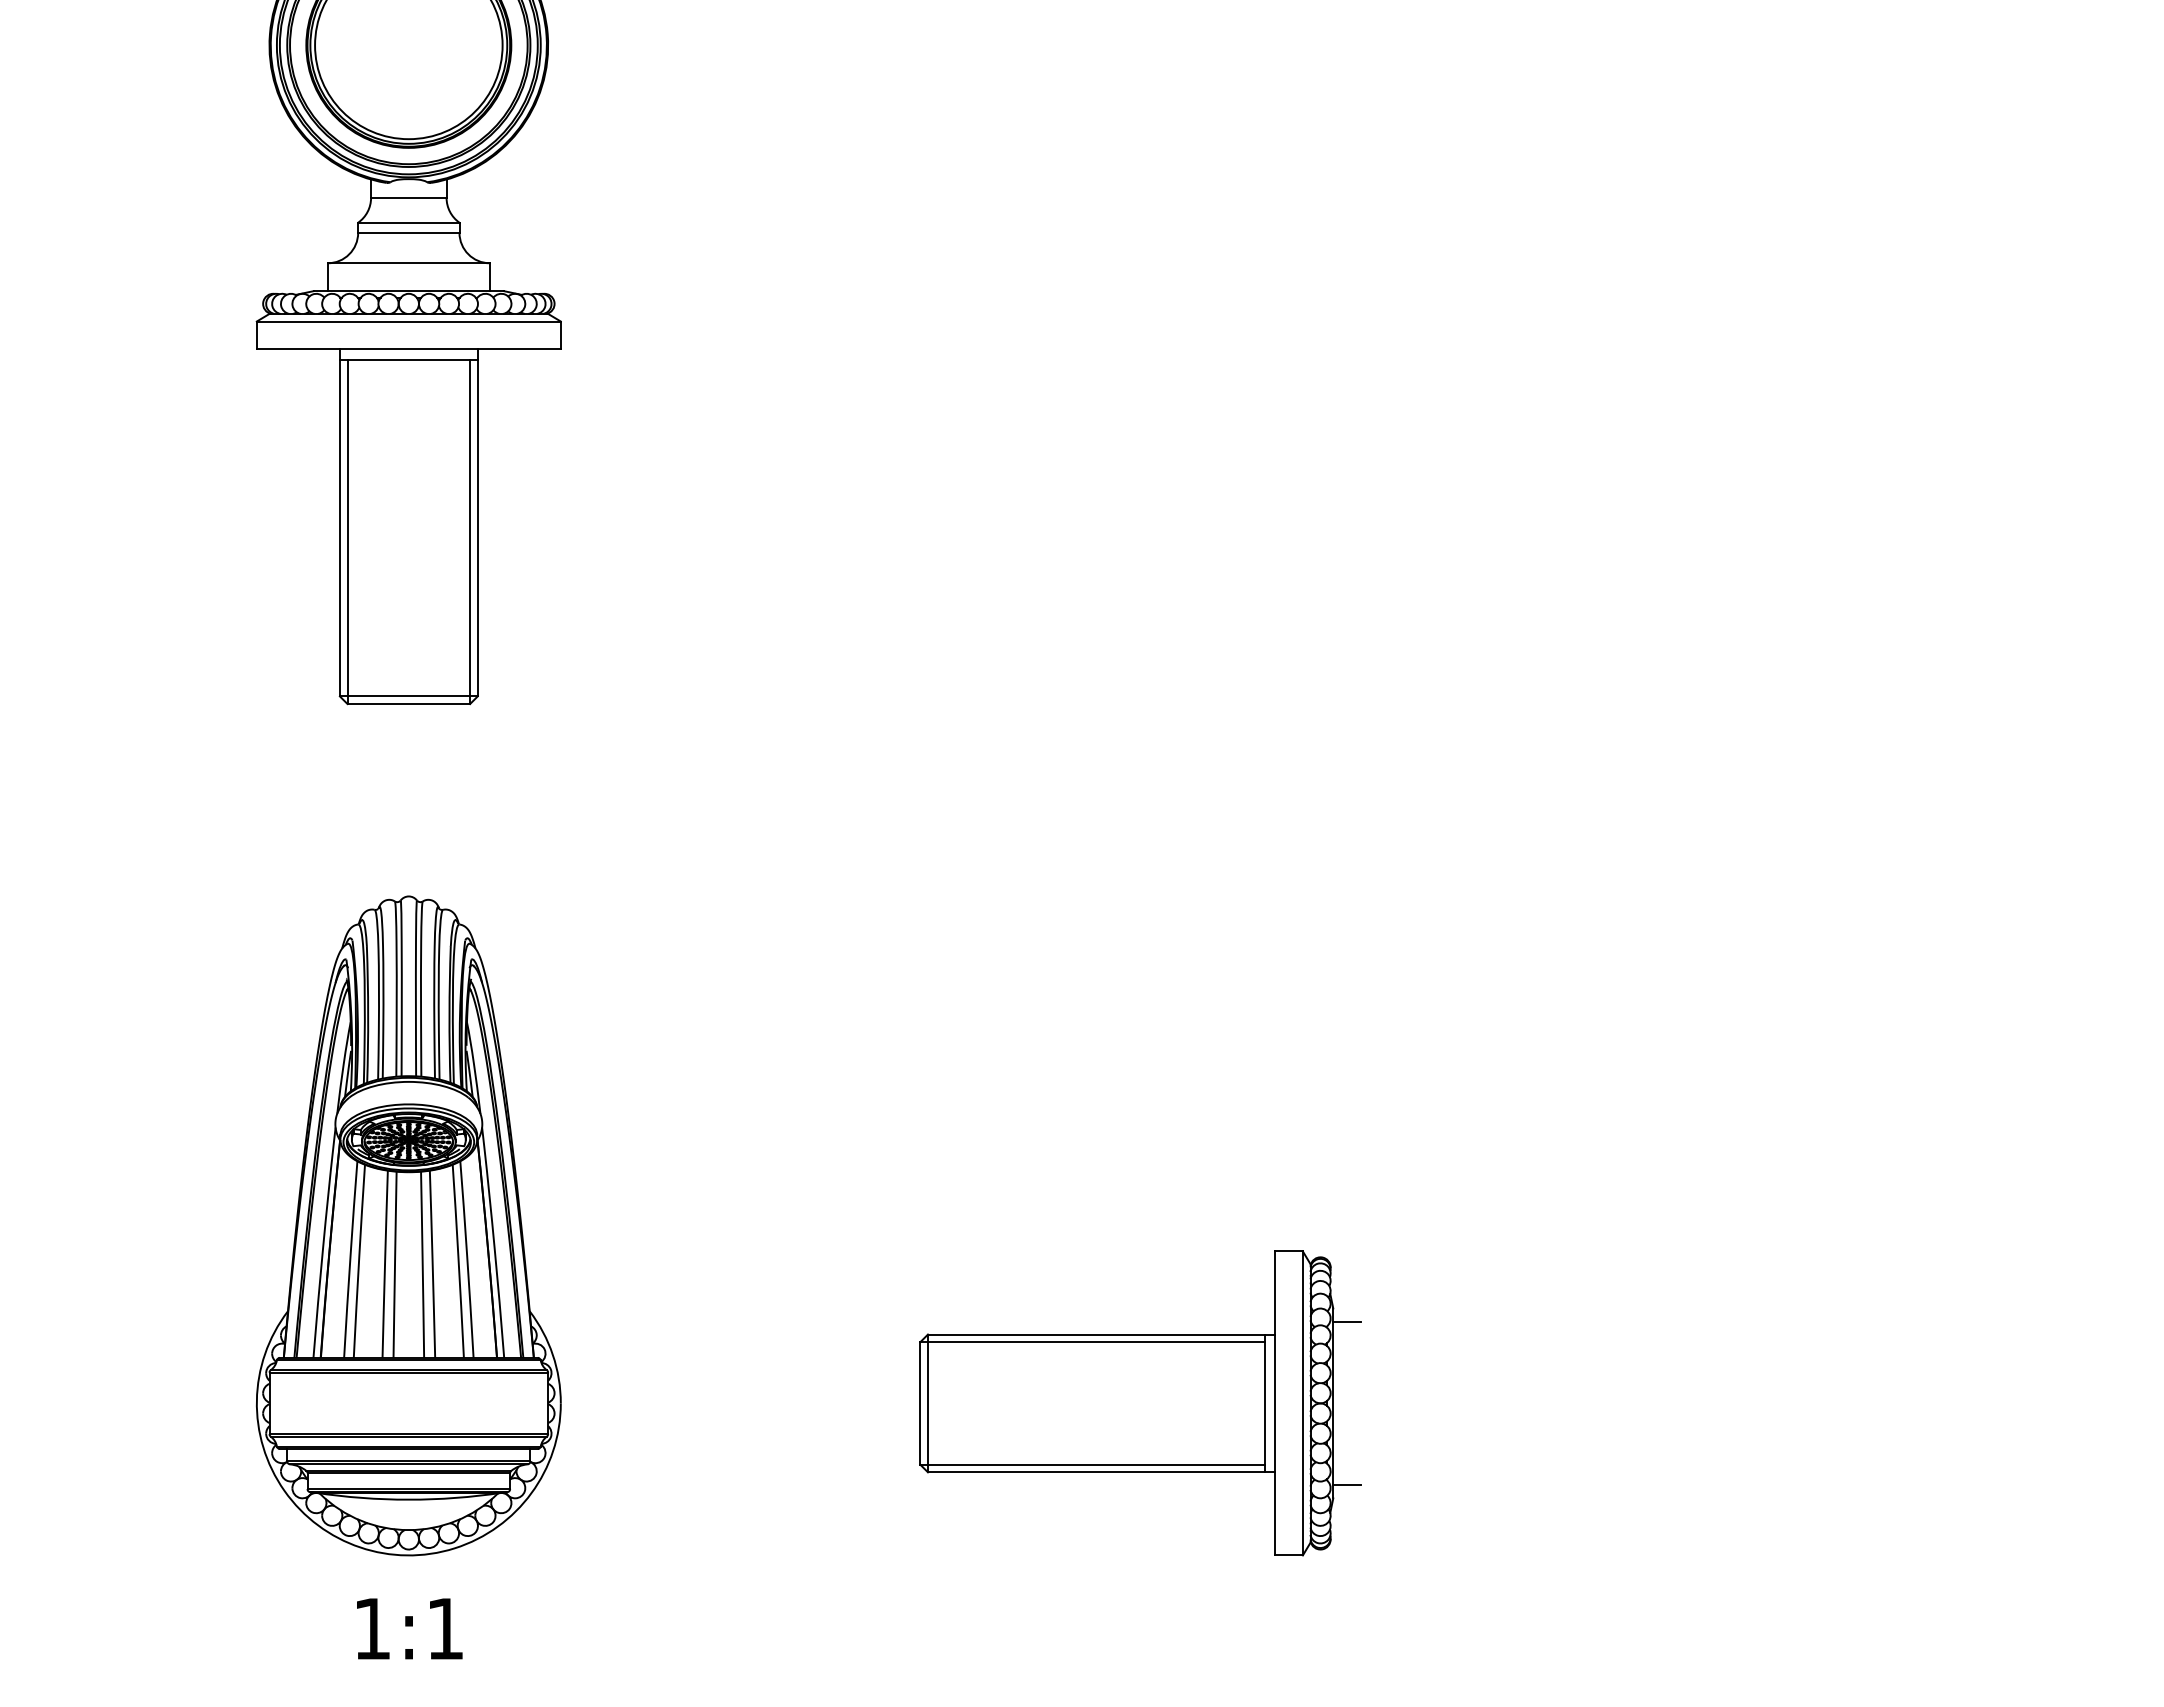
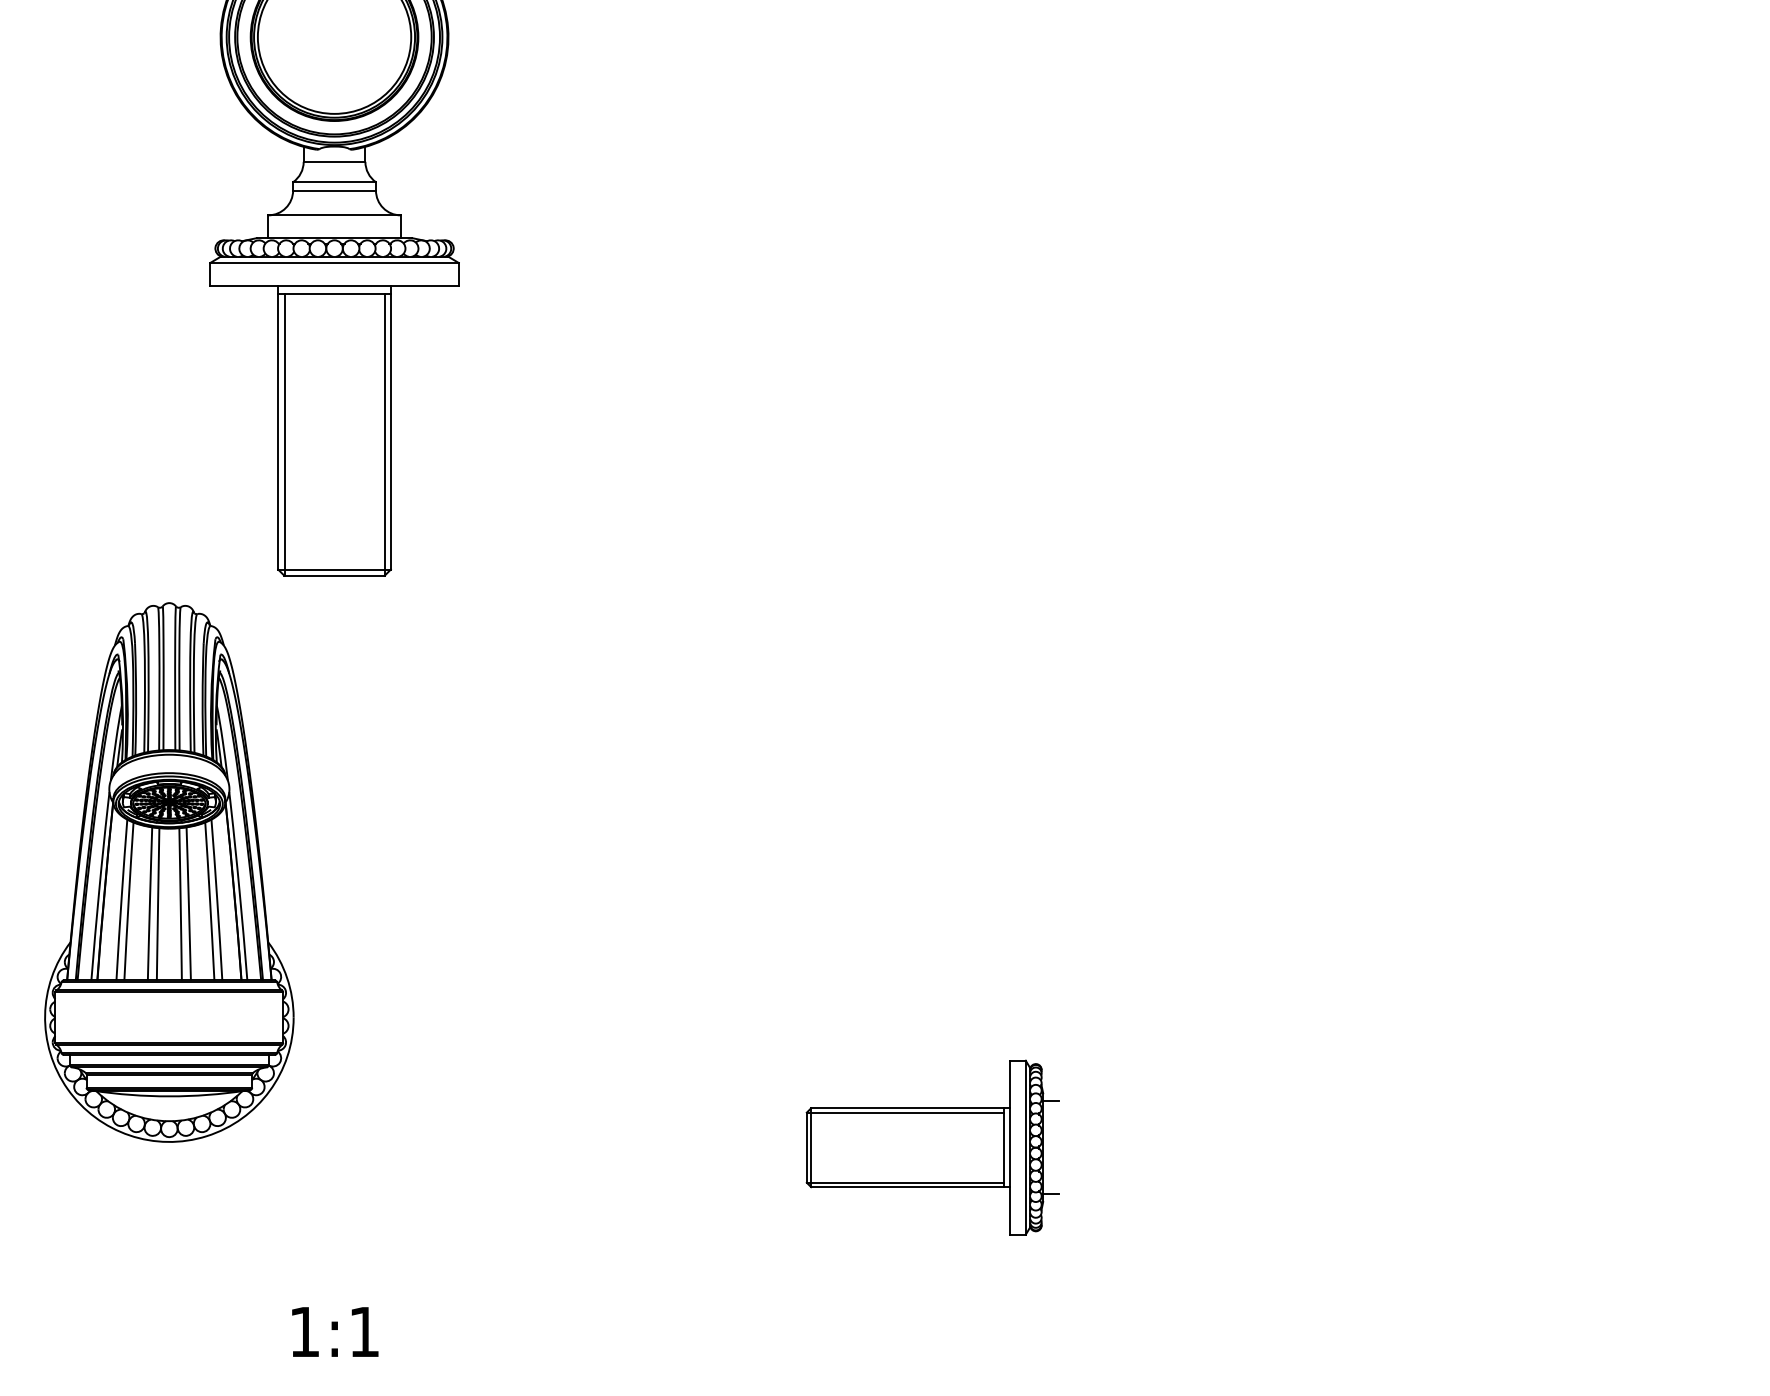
part: (408, 1225) -> (169, 872), moved
part: (1140, 1403) -> (932, 1147), size x0.7

